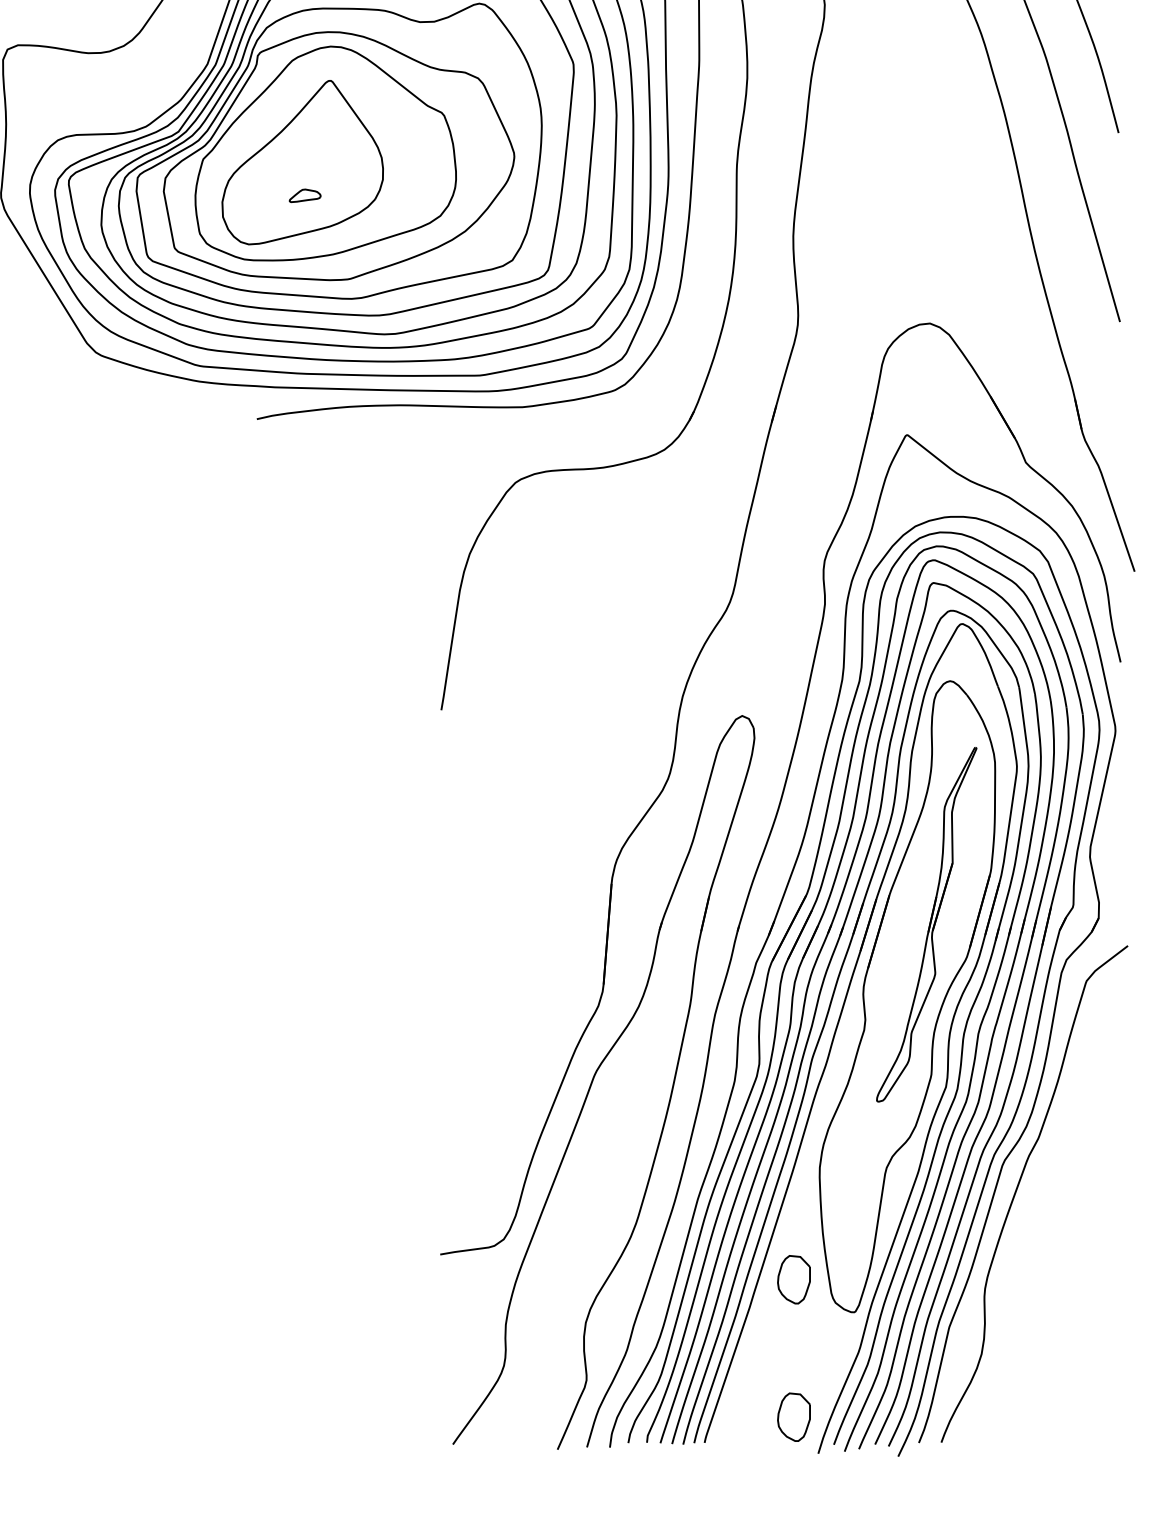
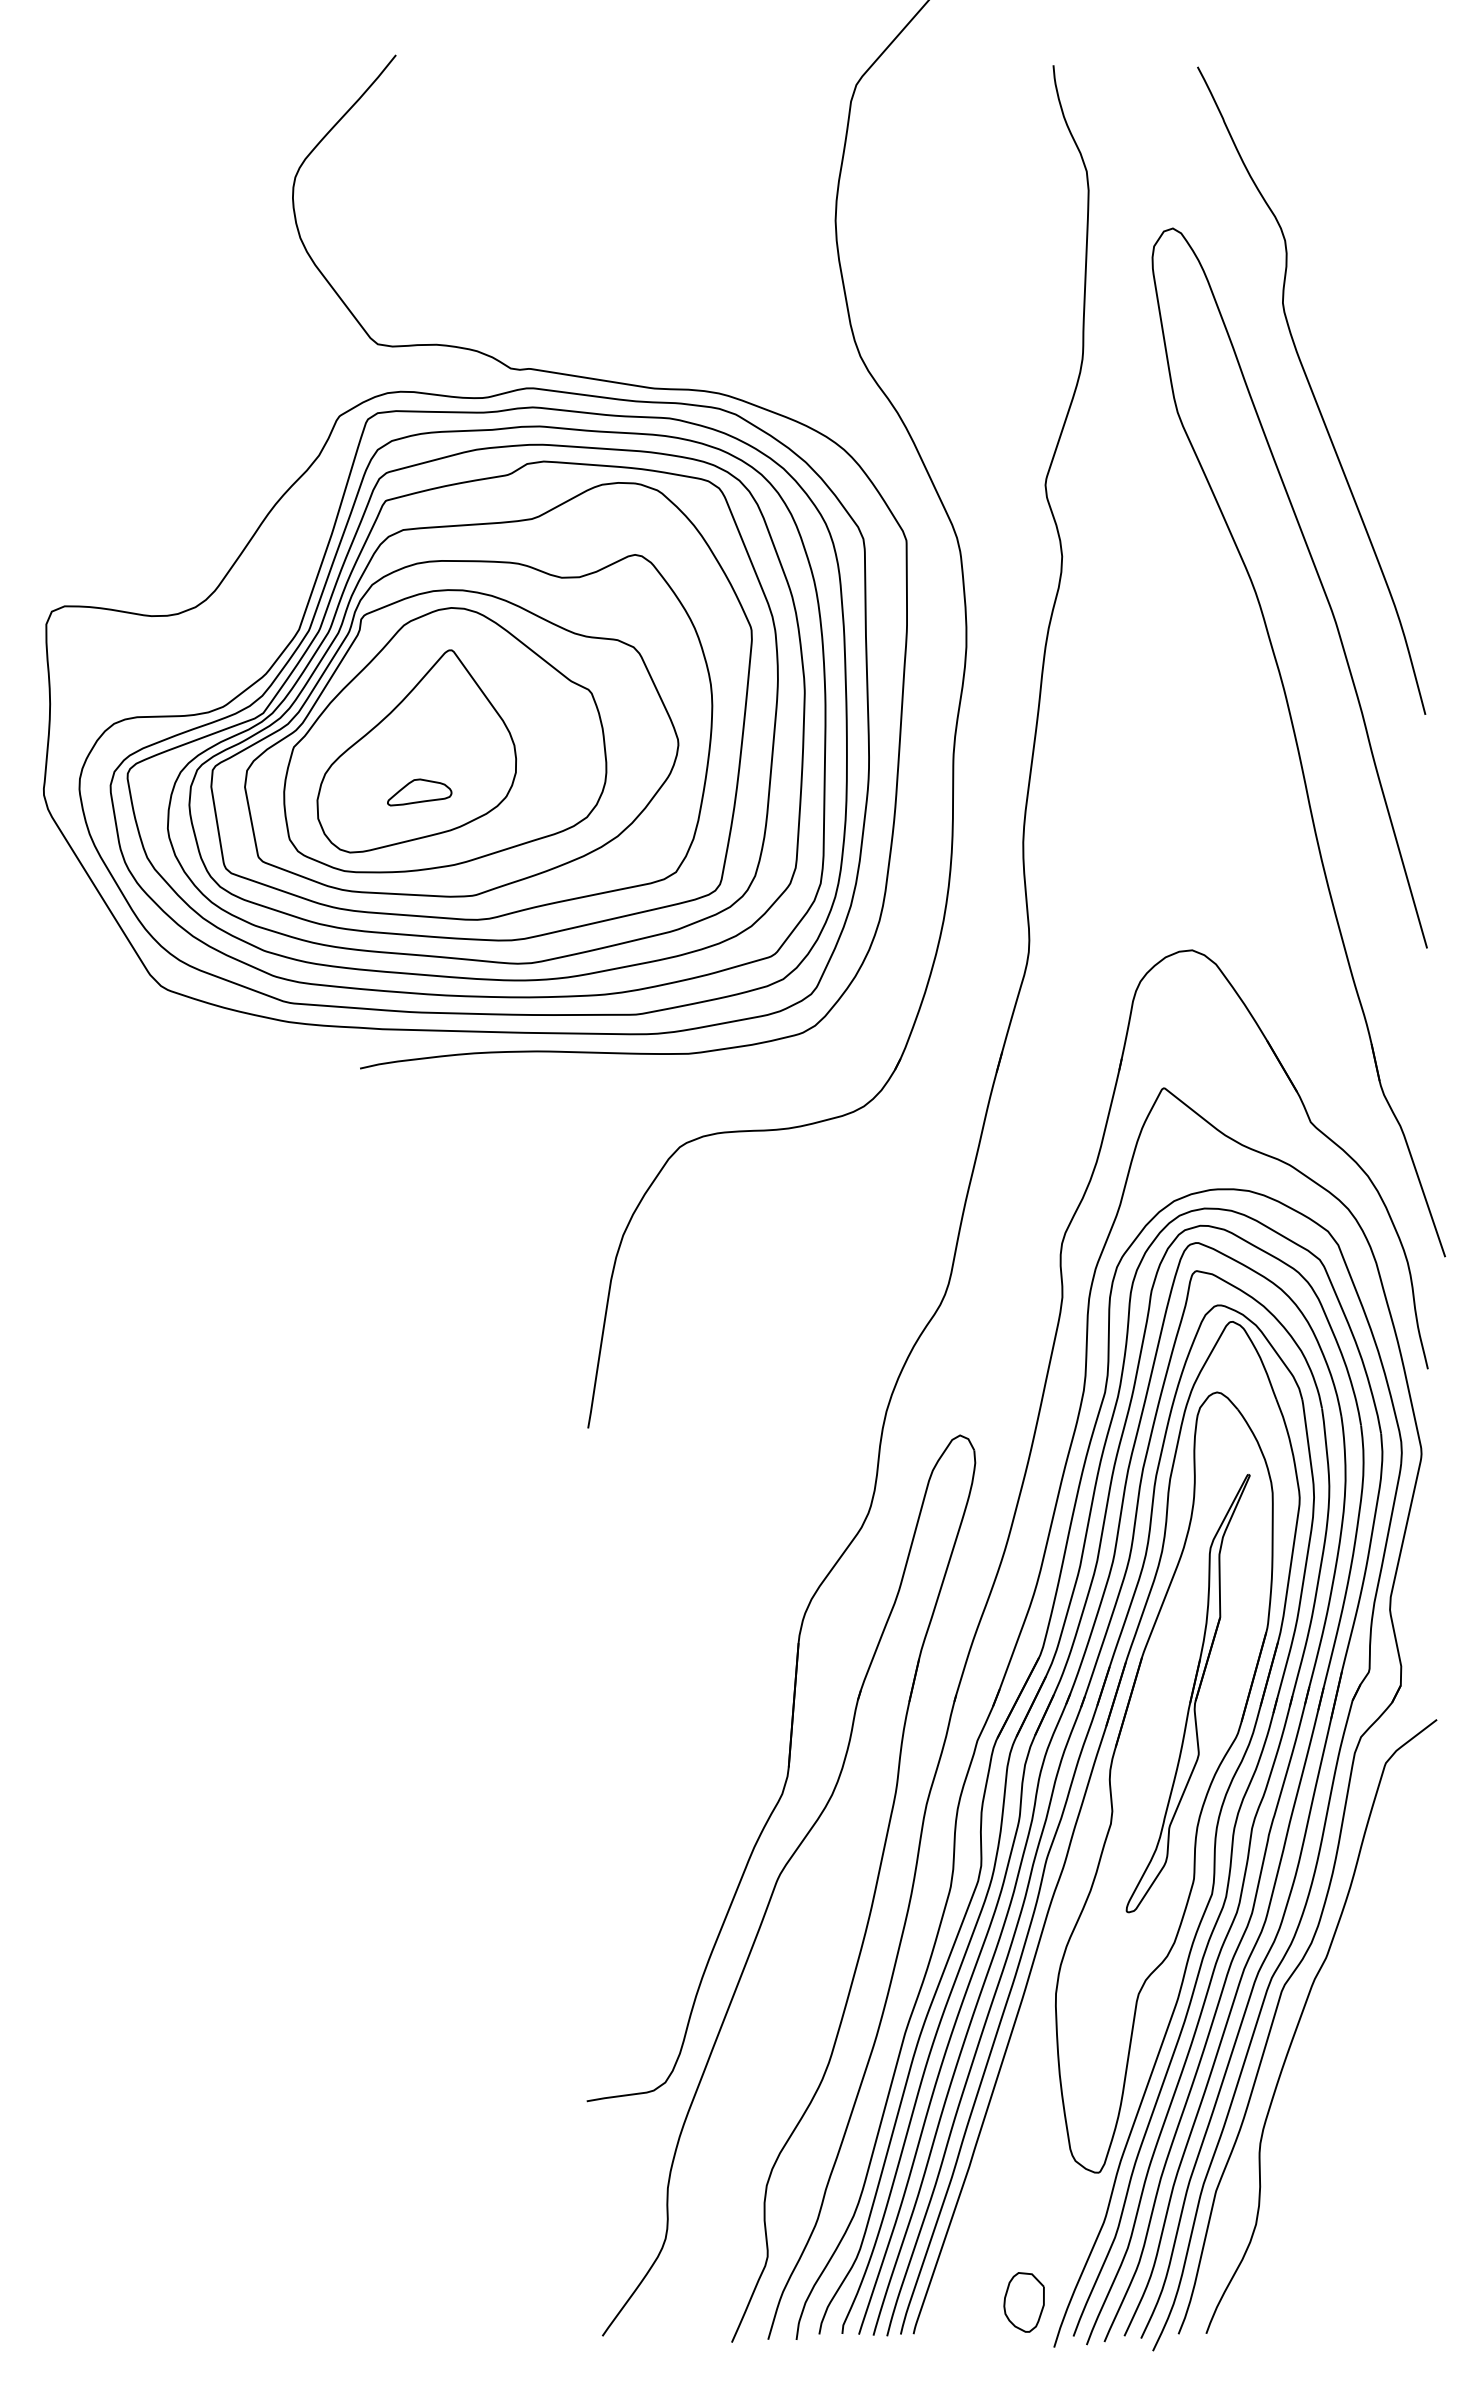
part: (304, 195) -> (419, 792), size x1.67
part: (793, 1279) -> (1023, 2132), removed

